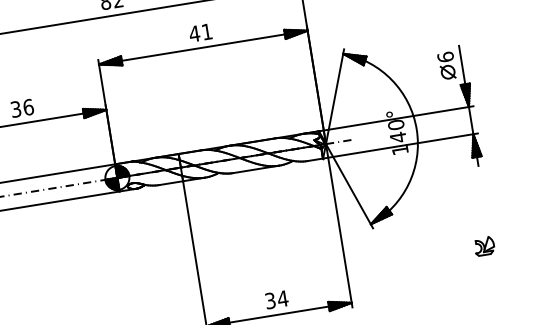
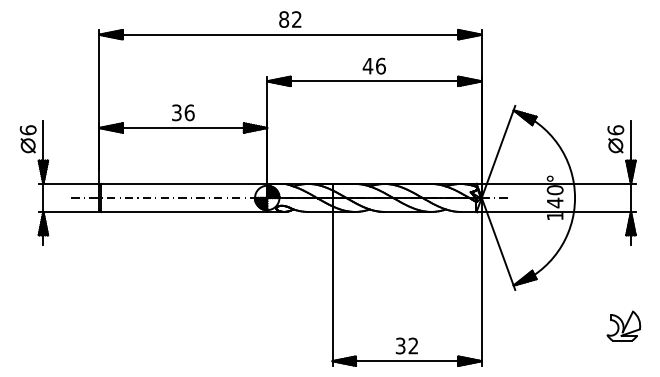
text: (206, 31) -> (380, 65), 41 -> 46
part: (483, 245) -> (623, 325), size x1.67
text: (282, 298) -> (413, 345), 34 -> 32

